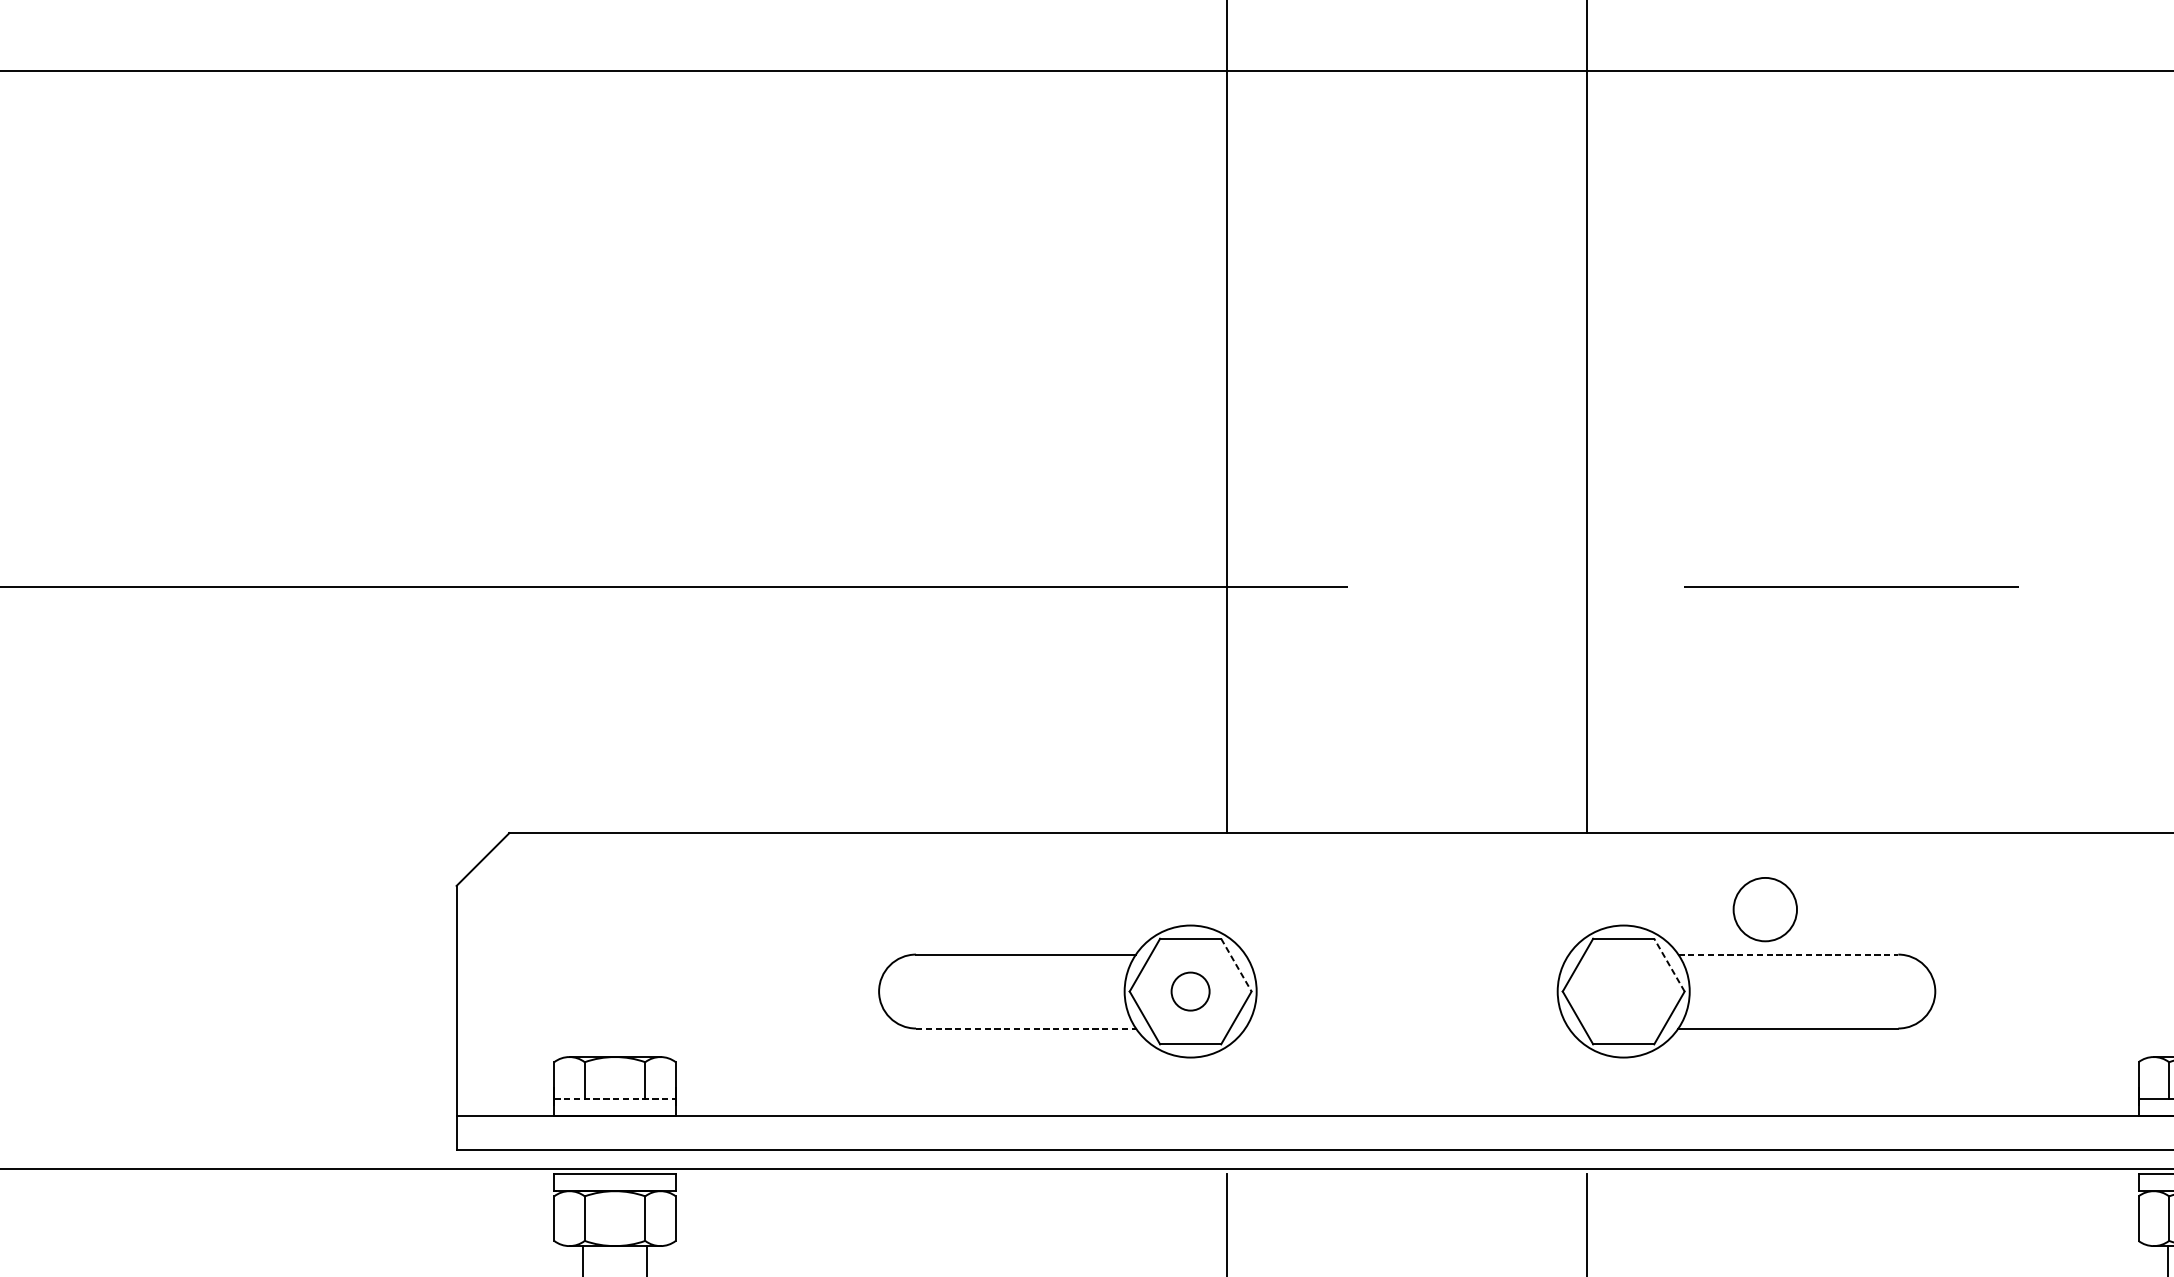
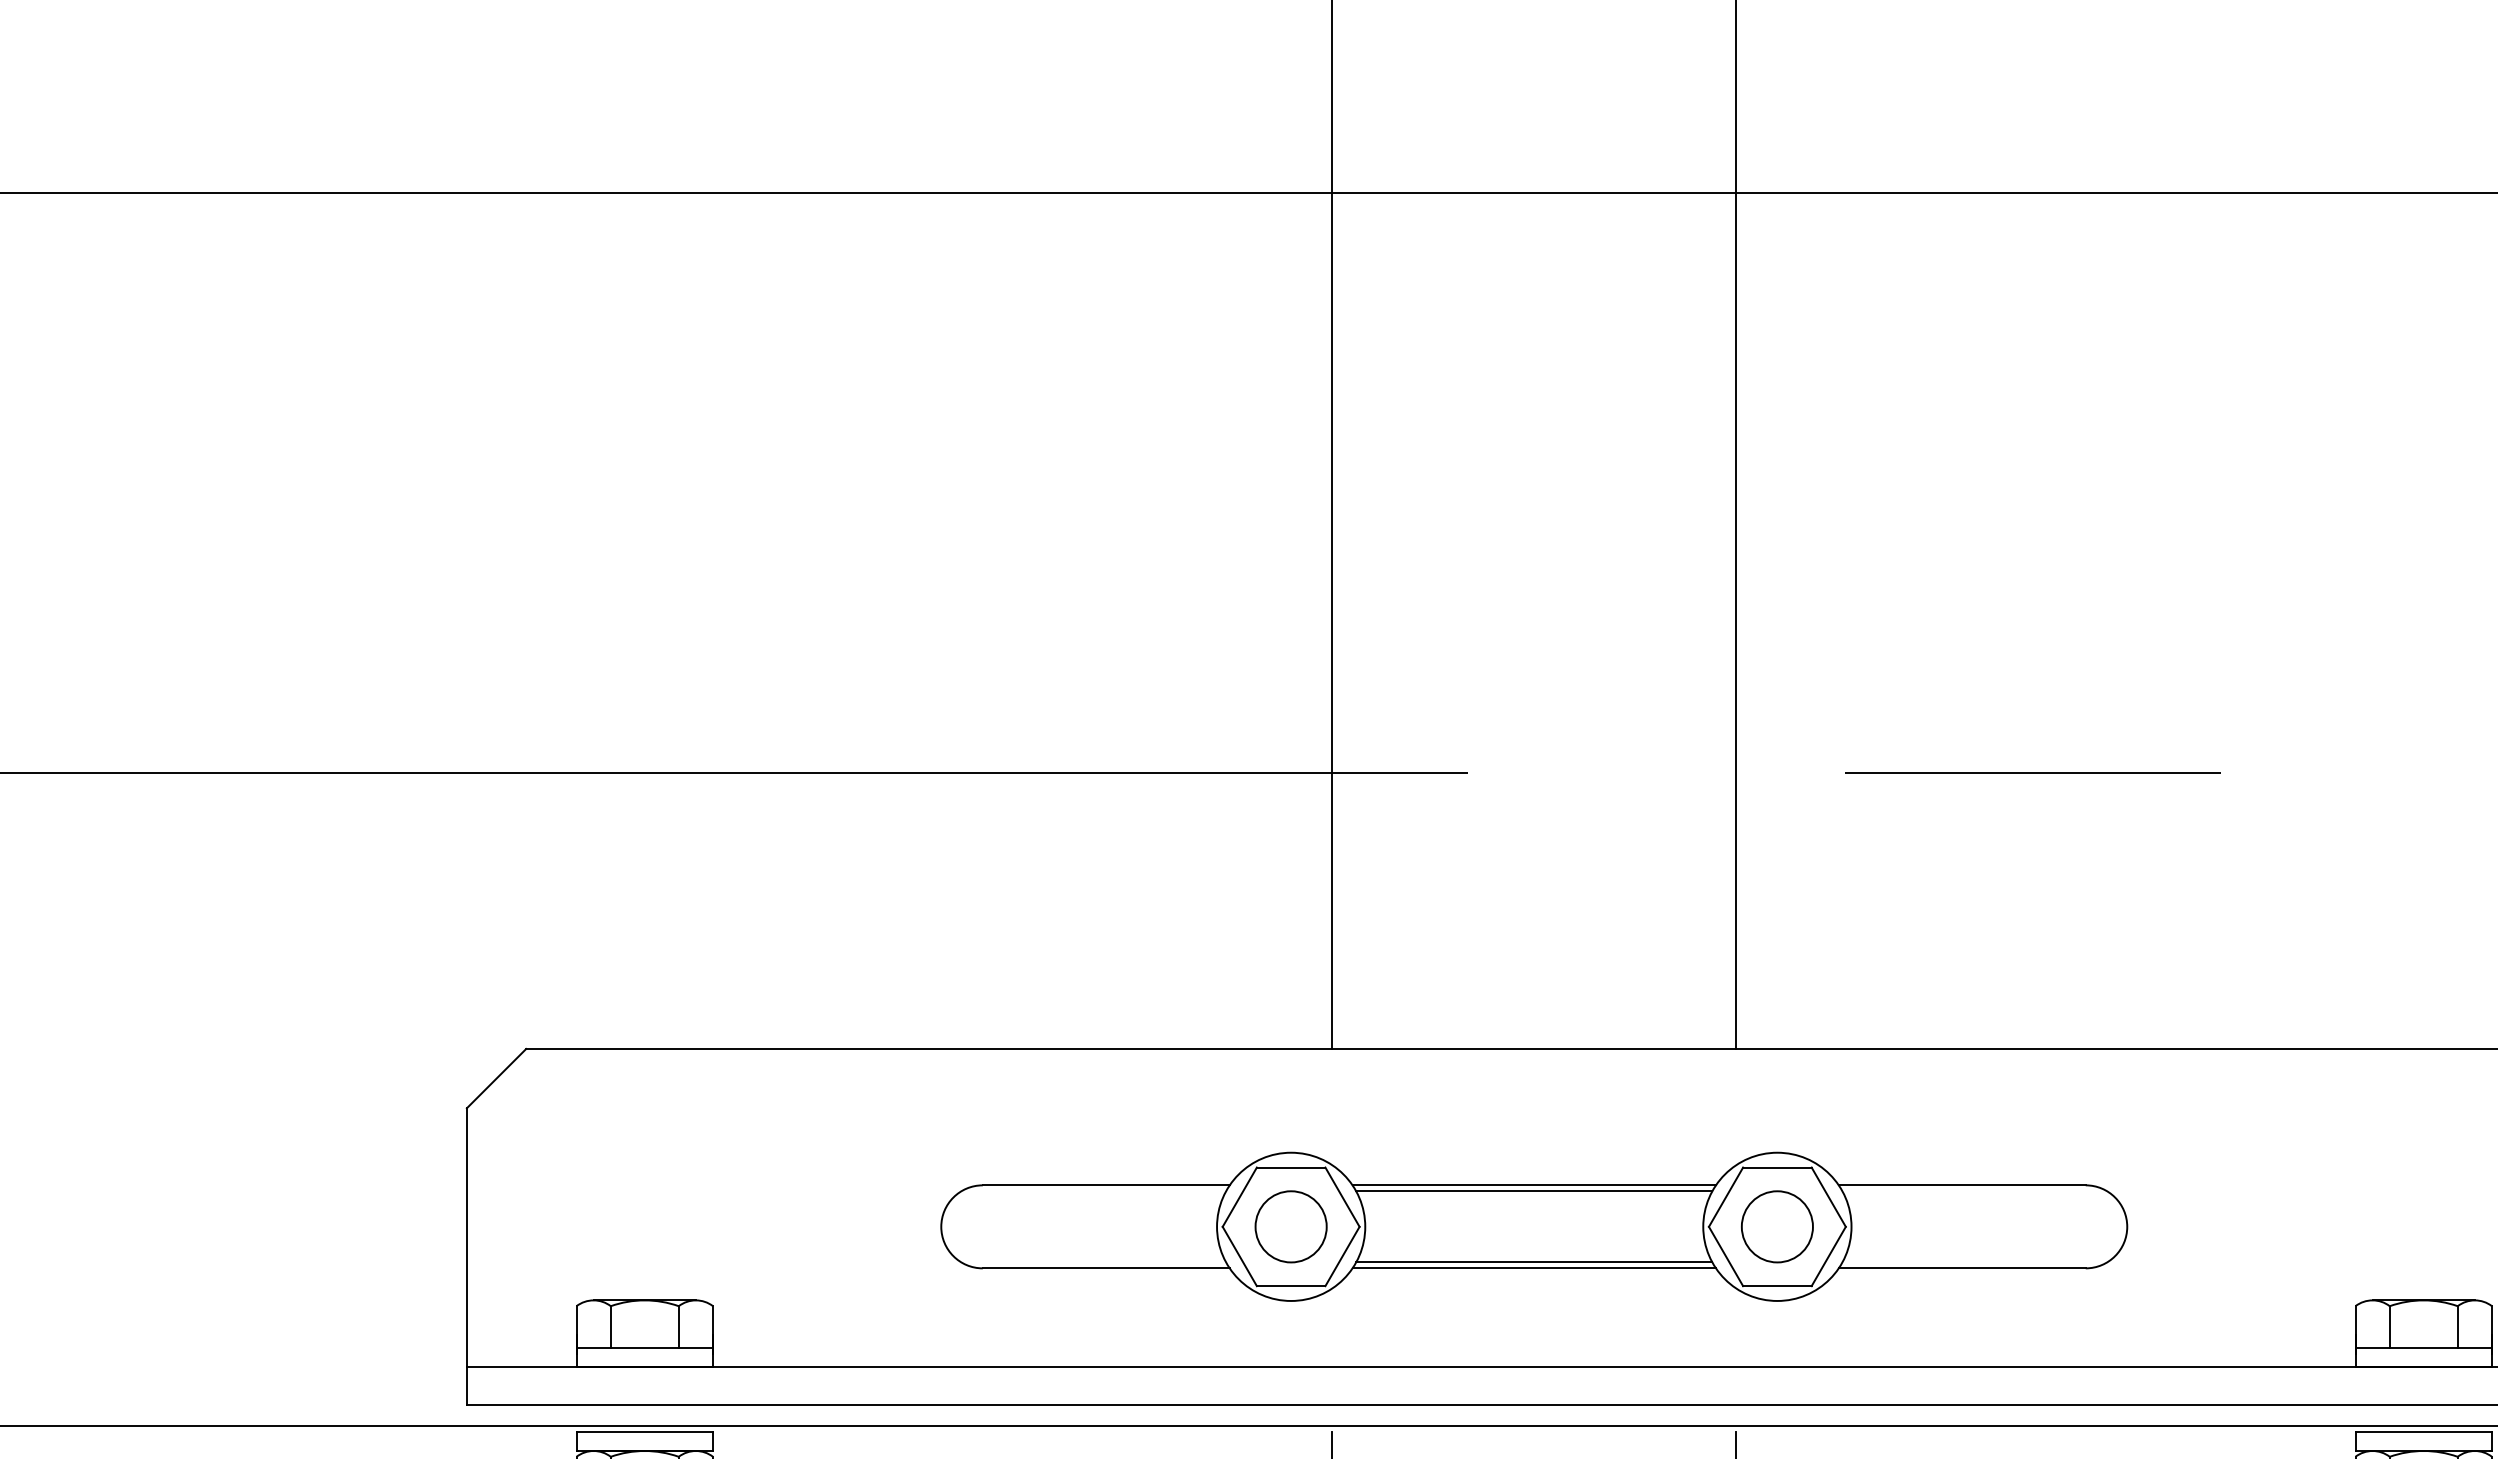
circle: (1765, 909) -> (1777, 1226), moved
line: (1406, 954) -> (1533, 1185), added
line: (1788, 954) -> (1962, 1185), dashed -> solid
line: (1407, 960) -> (1534, 1191), added
line: (1669, 964) -> (1828, 1196), dashed -> solid
line: (1236, 965) -> (1342, 1197), dashed -> solid
circle: (1190, 991) -> (1290, 1226), size x1.67
line: (1407, 1023) -> (1534, 1262), added
line: (1026, 1028) -> (1106, 1268), dashed -> solid
line: (1406, 1028) -> (1533, 1268), added
line: (615, 1099) -> (645, 1347), dashed -> solid

